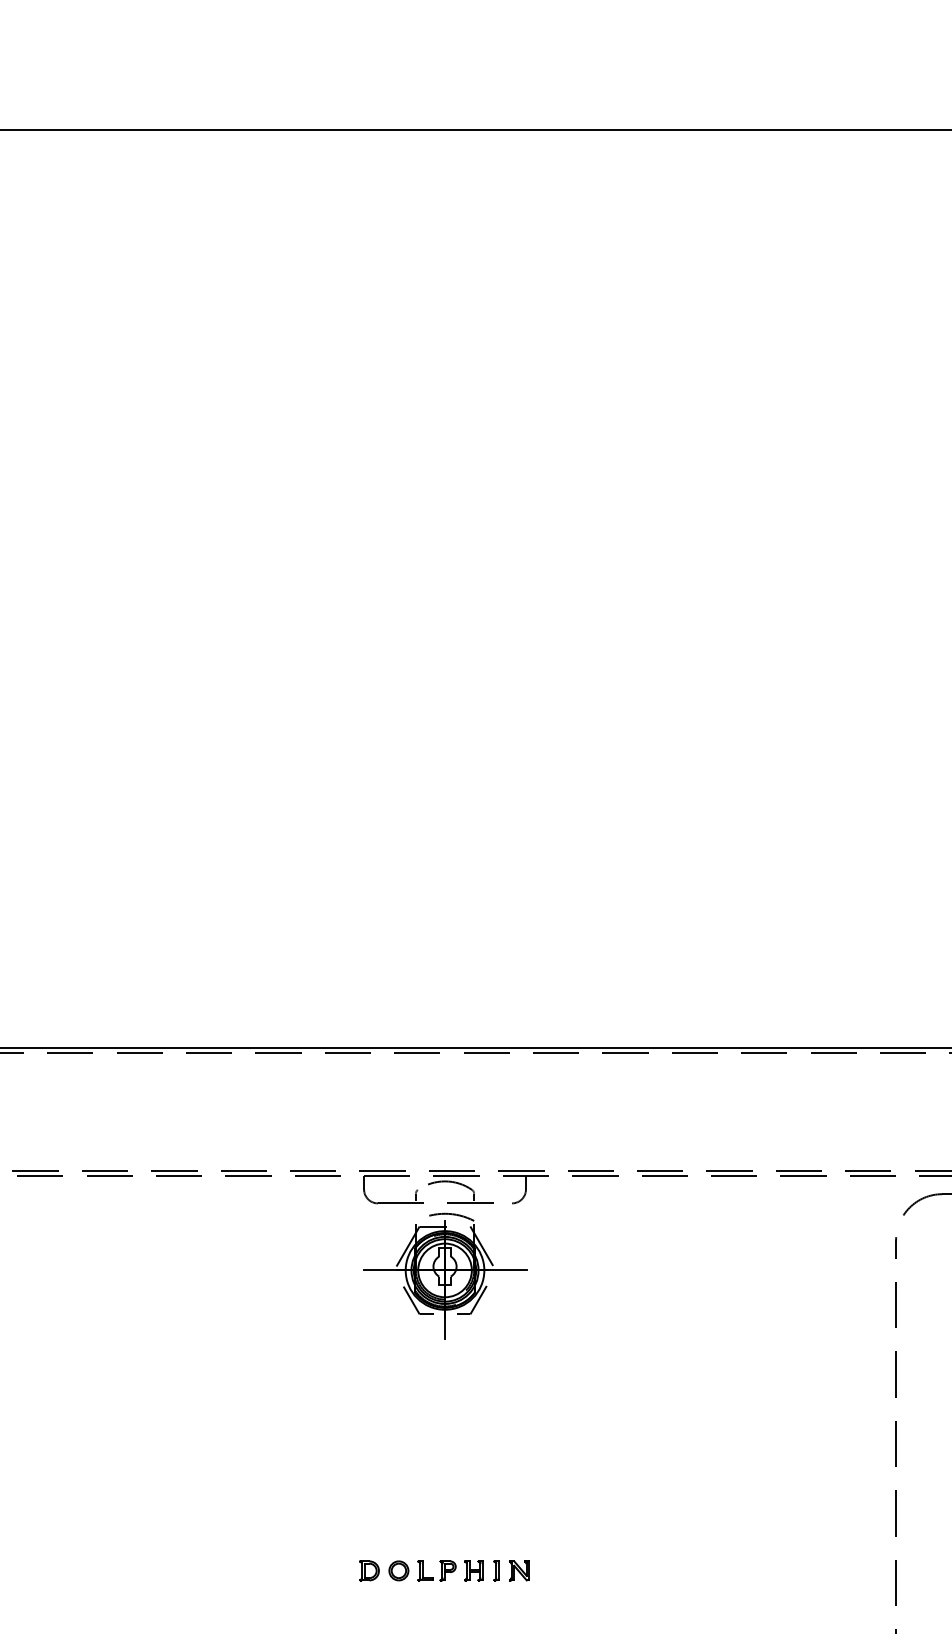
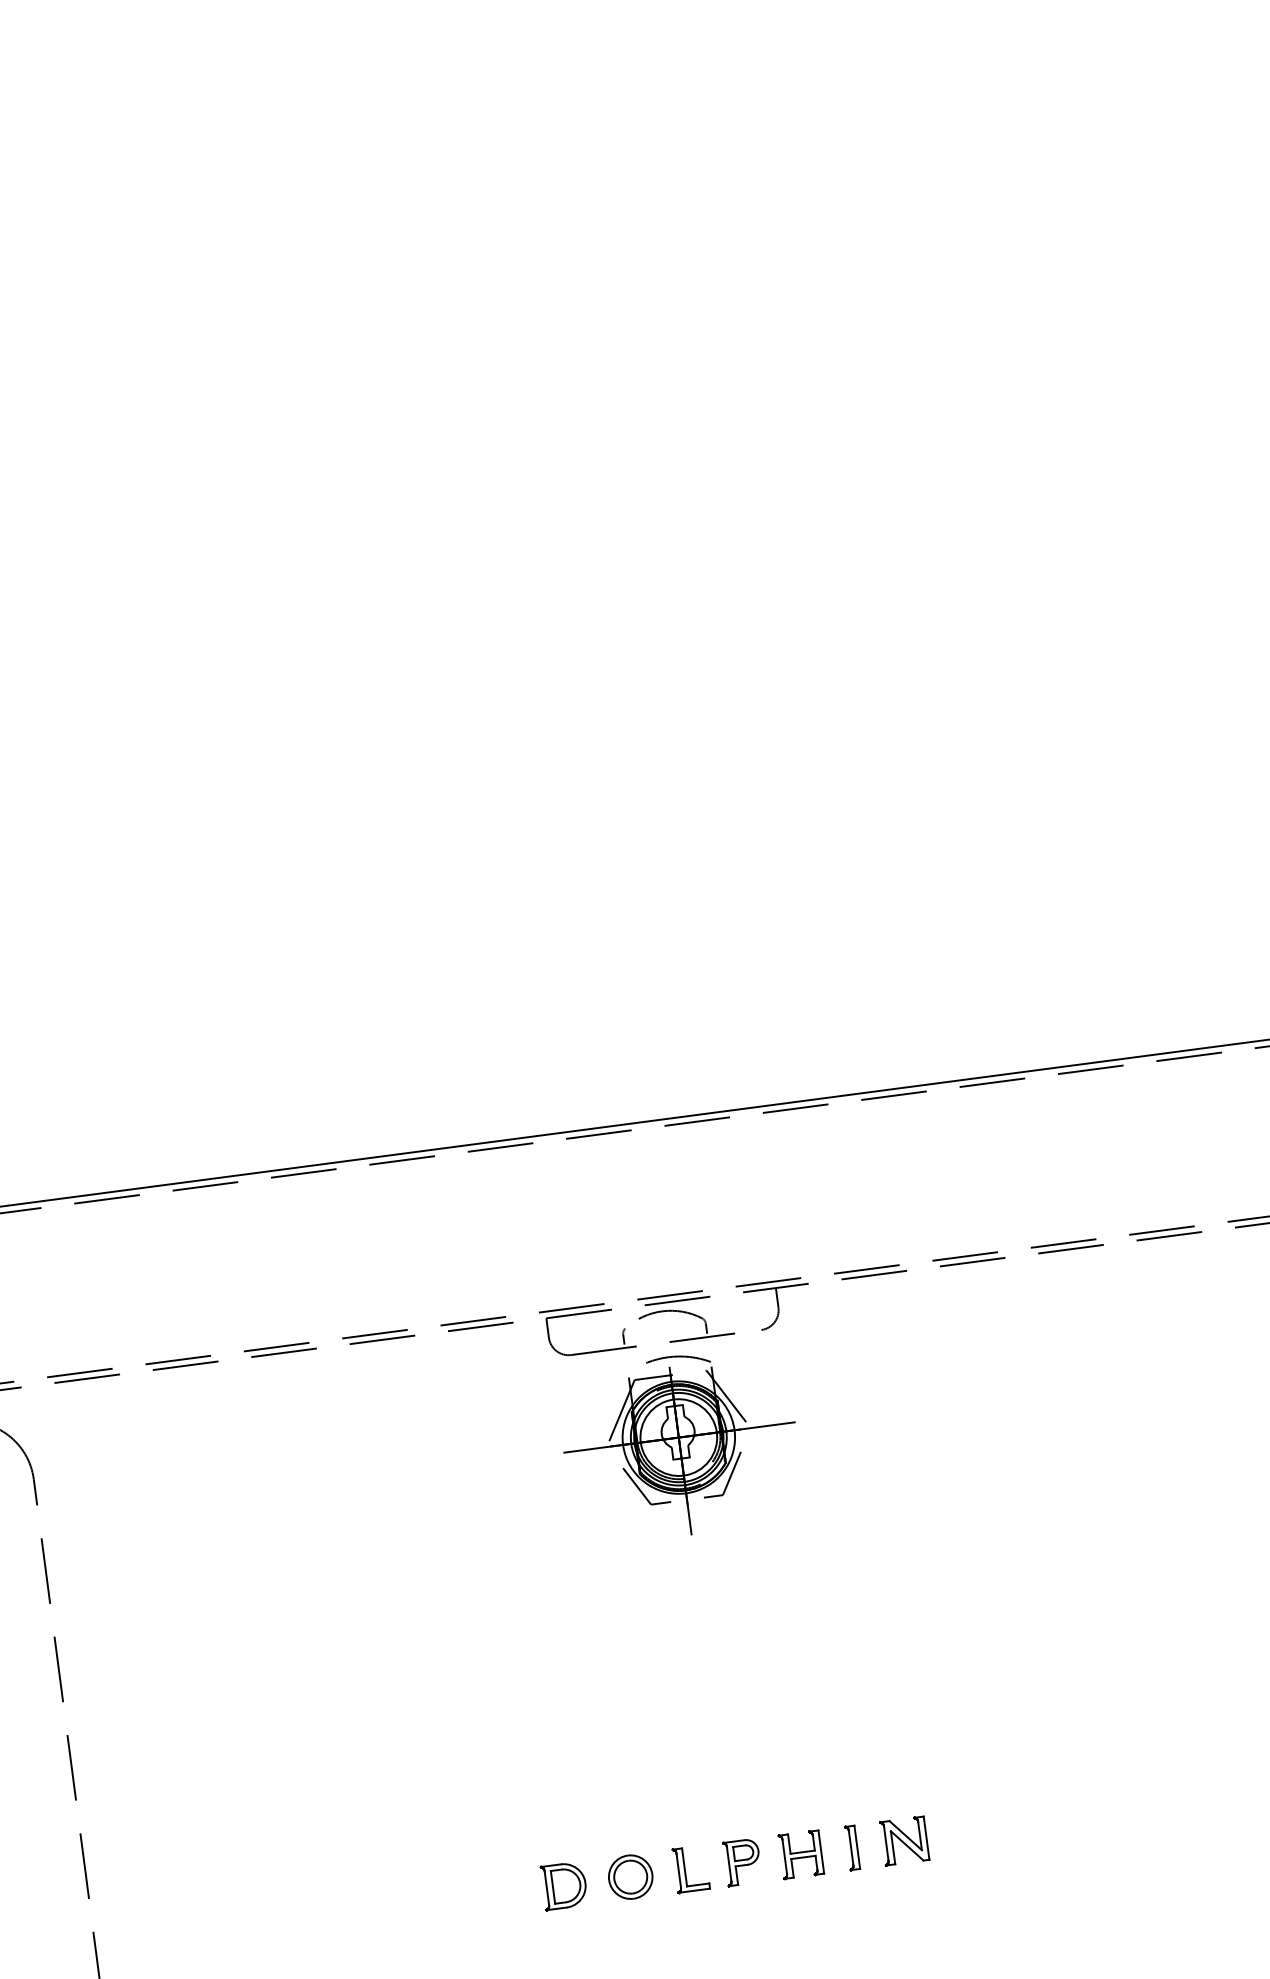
part: (444, 1570) -> (734, 1863), size x1.6

